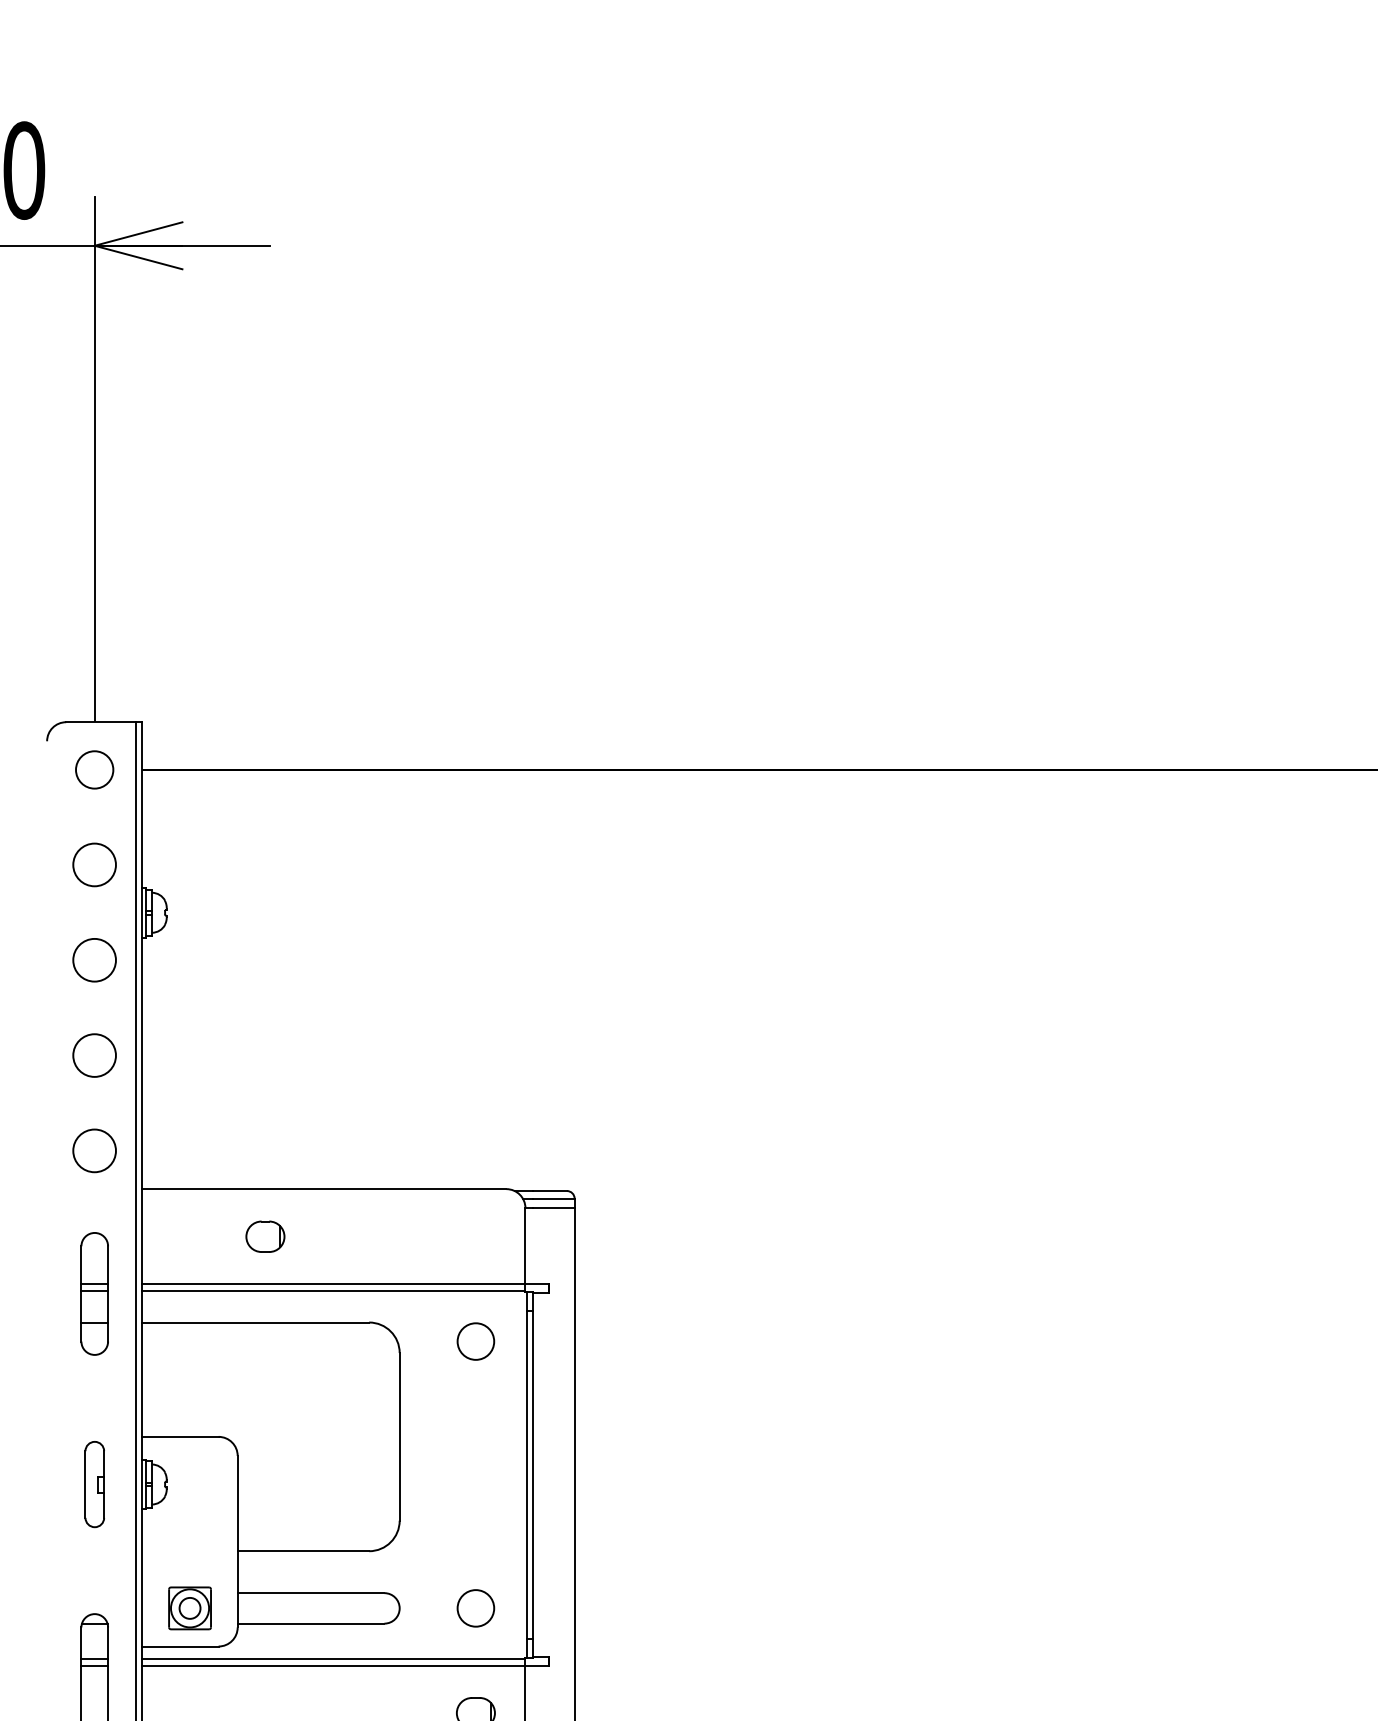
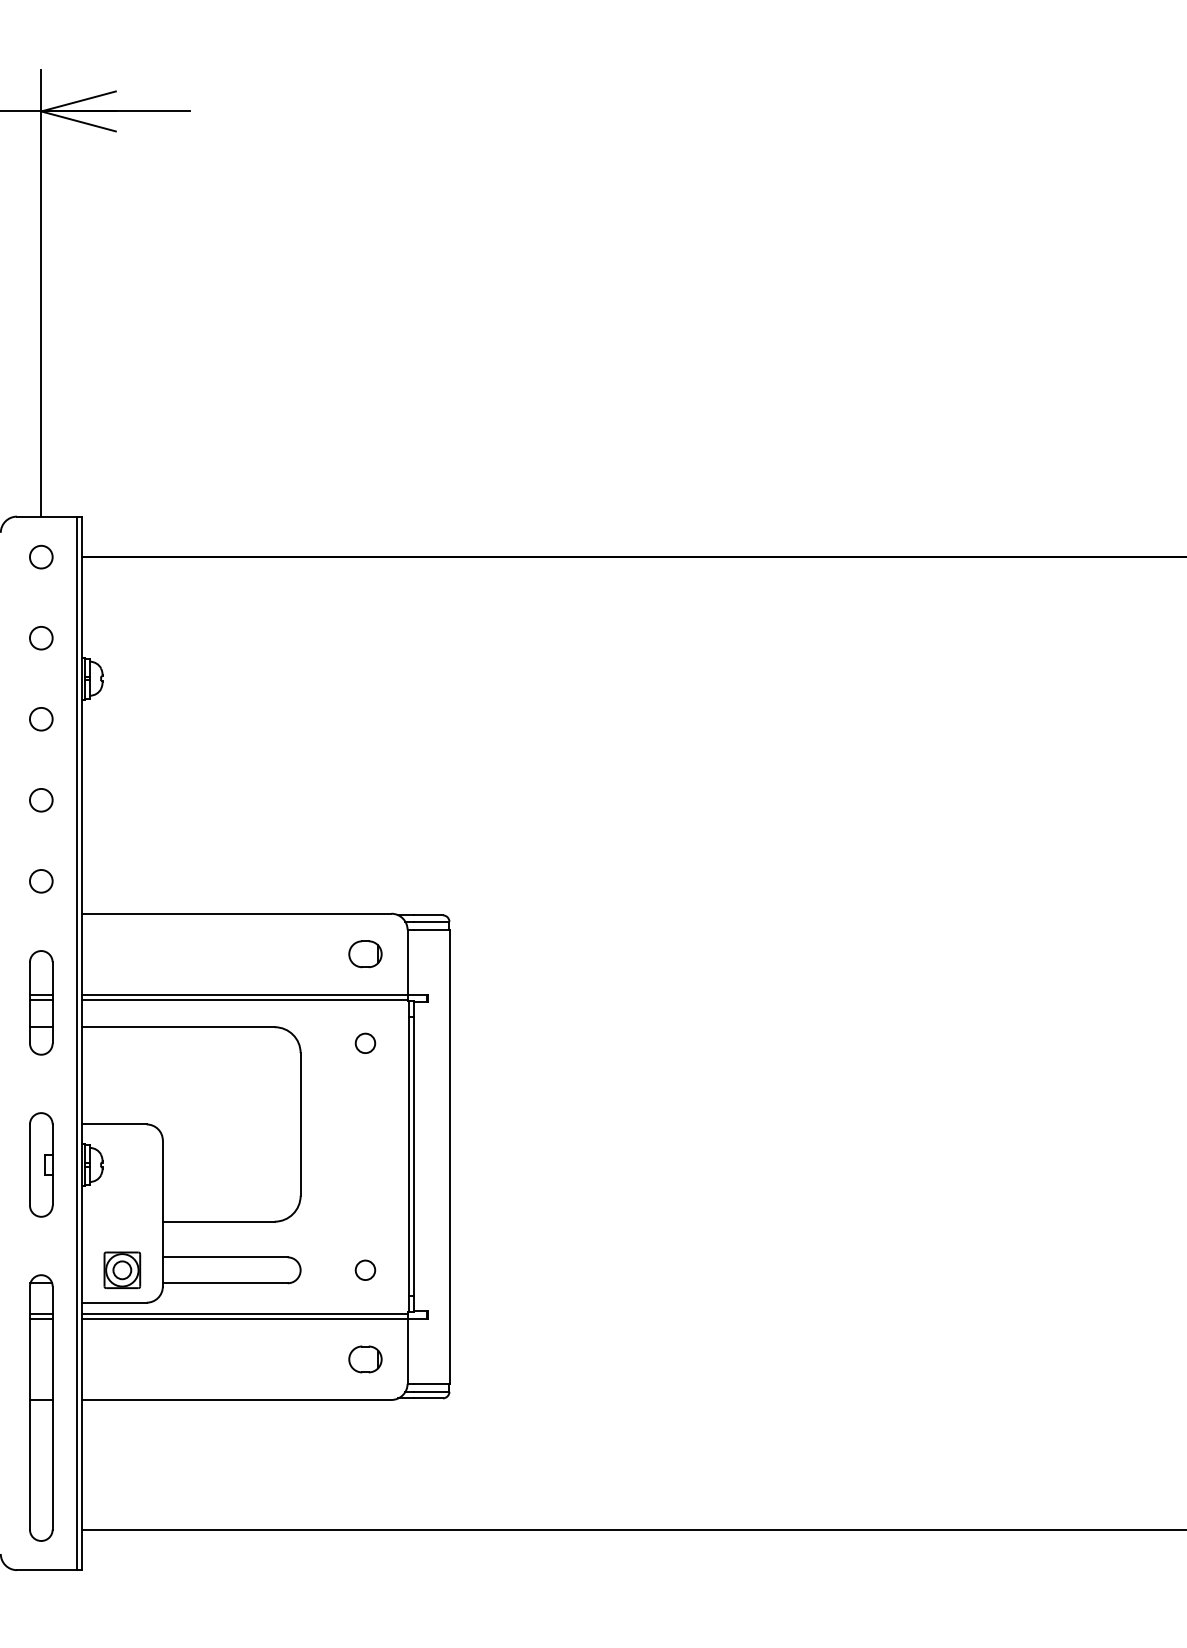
circle: (94, 769) -> (41, 556), size x0.71
circle: (94, 865) -> (41, 638), size x0.62
circle: (94, 960) -> (41, 719), size x0.62
circle: (94, 1055) -> (41, 800), size x0.62
circle: (94, 1151) -> (41, 881), size x0.62
part: (265, 1237) -> (365, 954), moved
circle: (475, 1341) -> (365, 1043), size x0.62
part: (94, 1483) -> (41, 1164), size x1.43
circle: (475, 1608) -> (365, 1270), size x0.62

